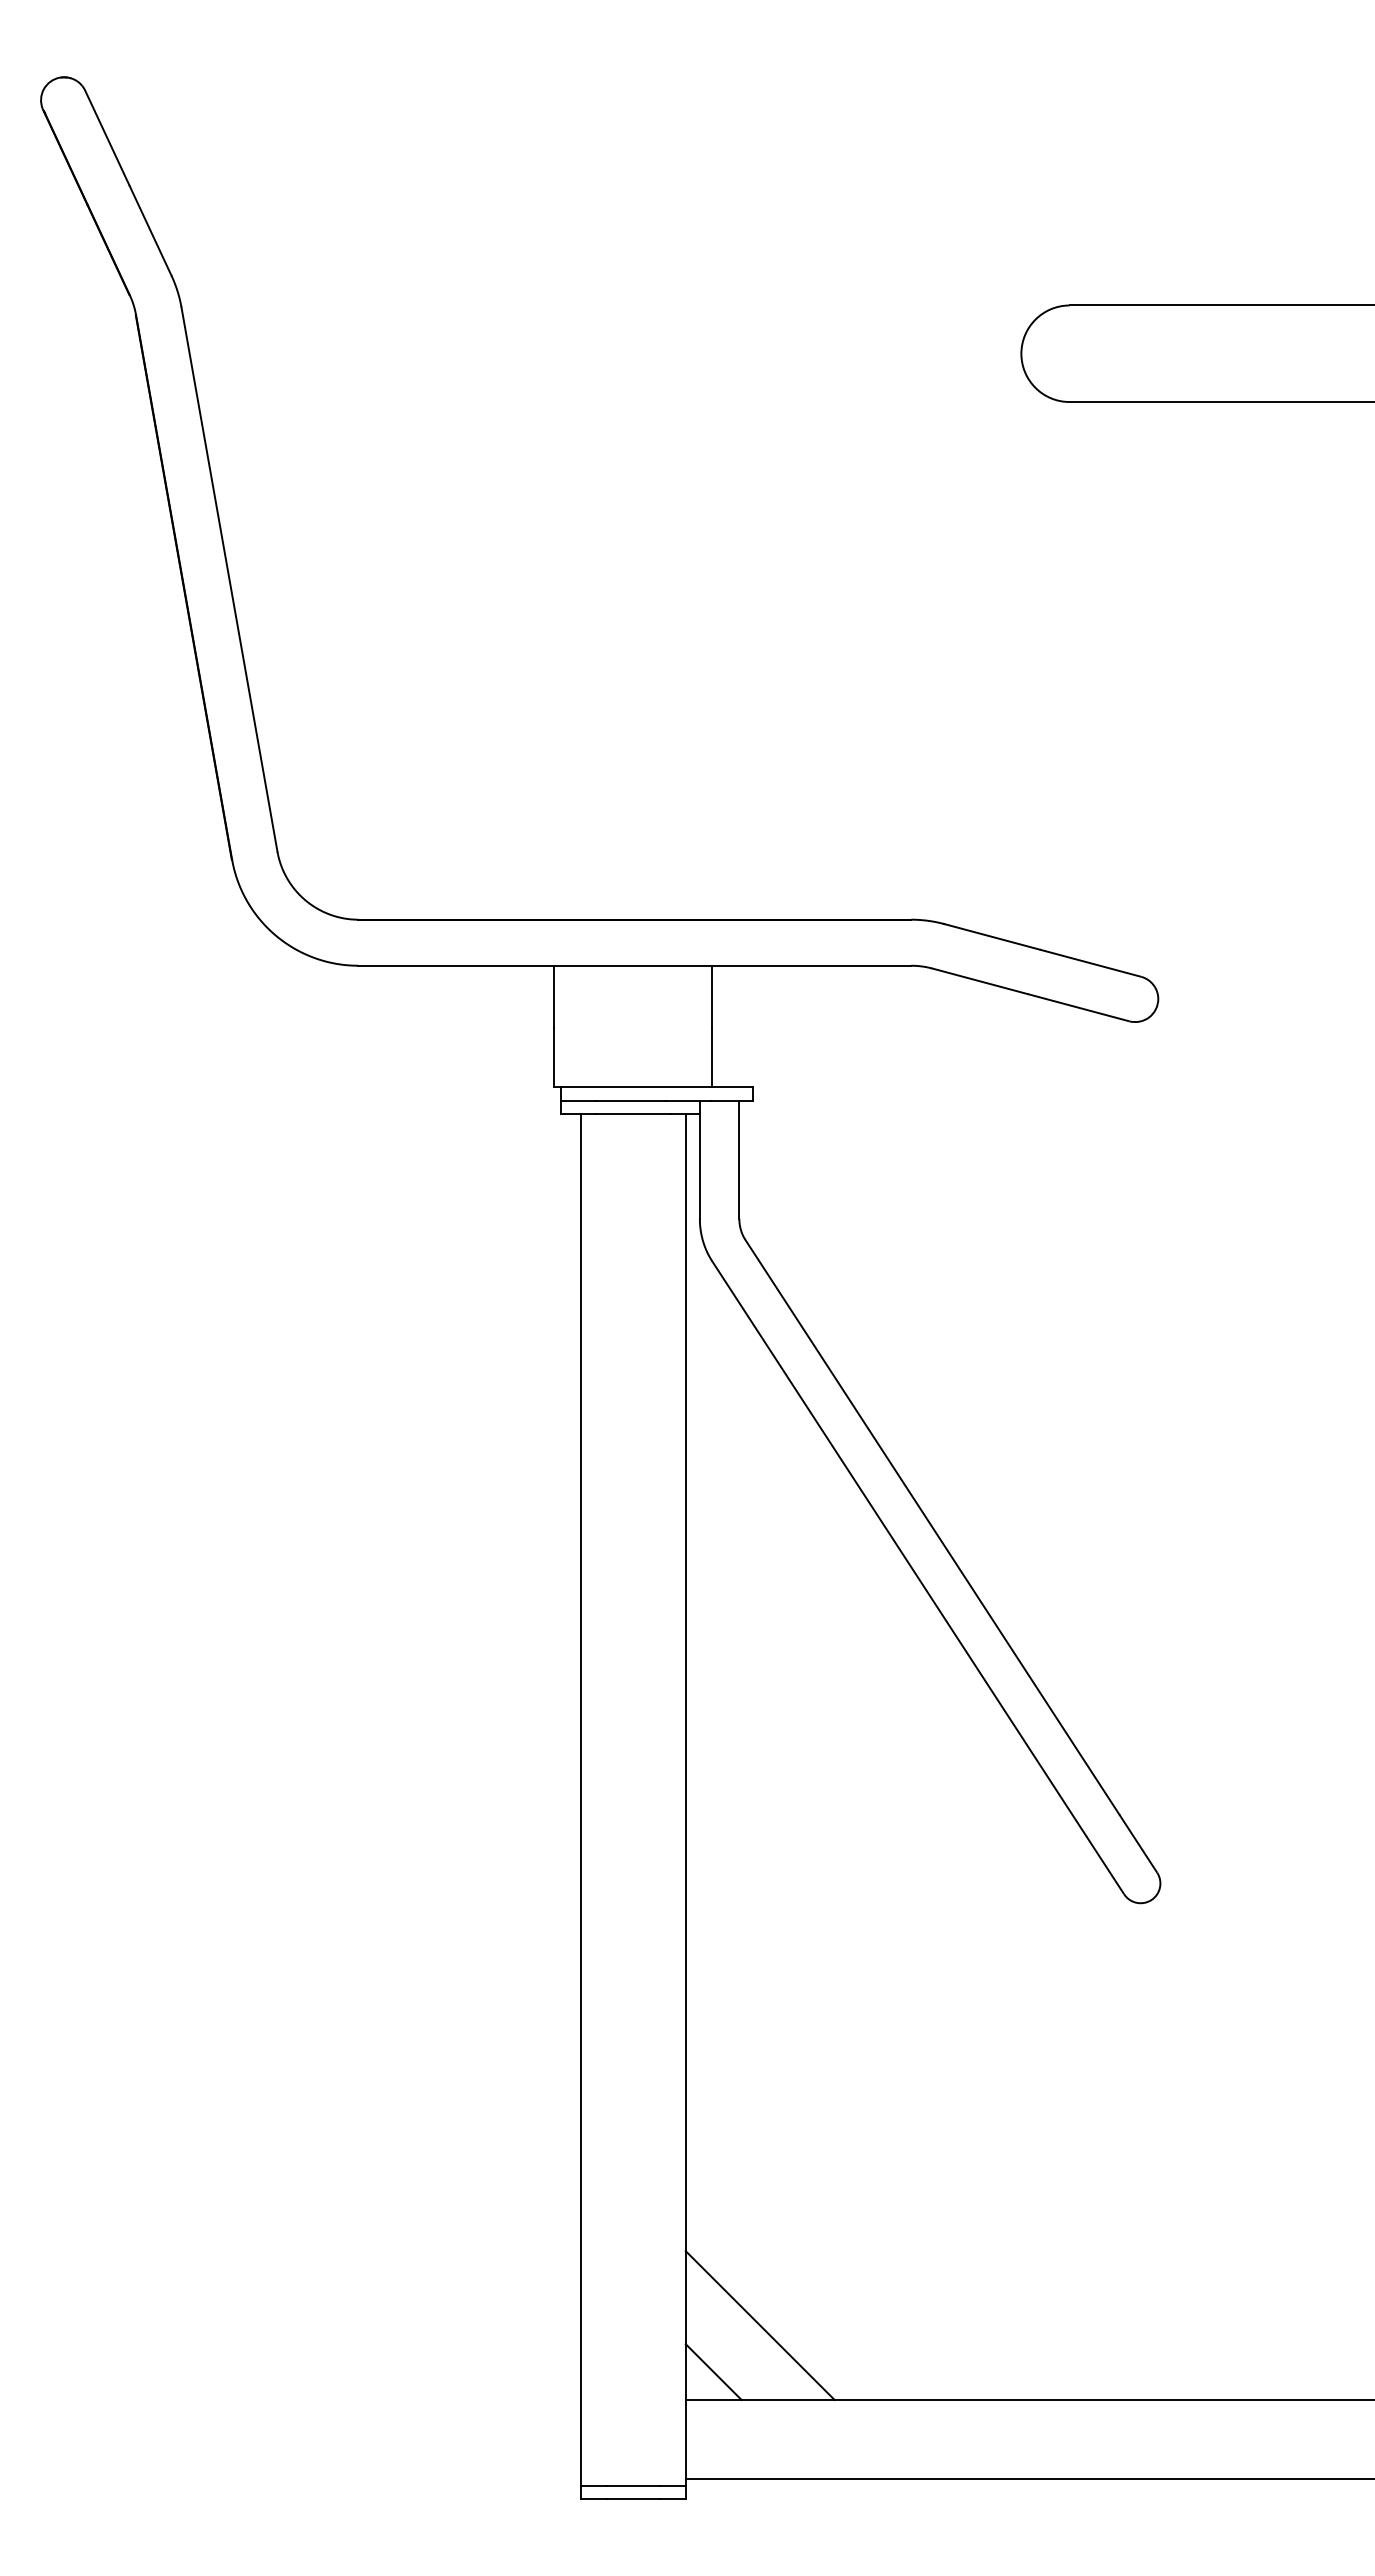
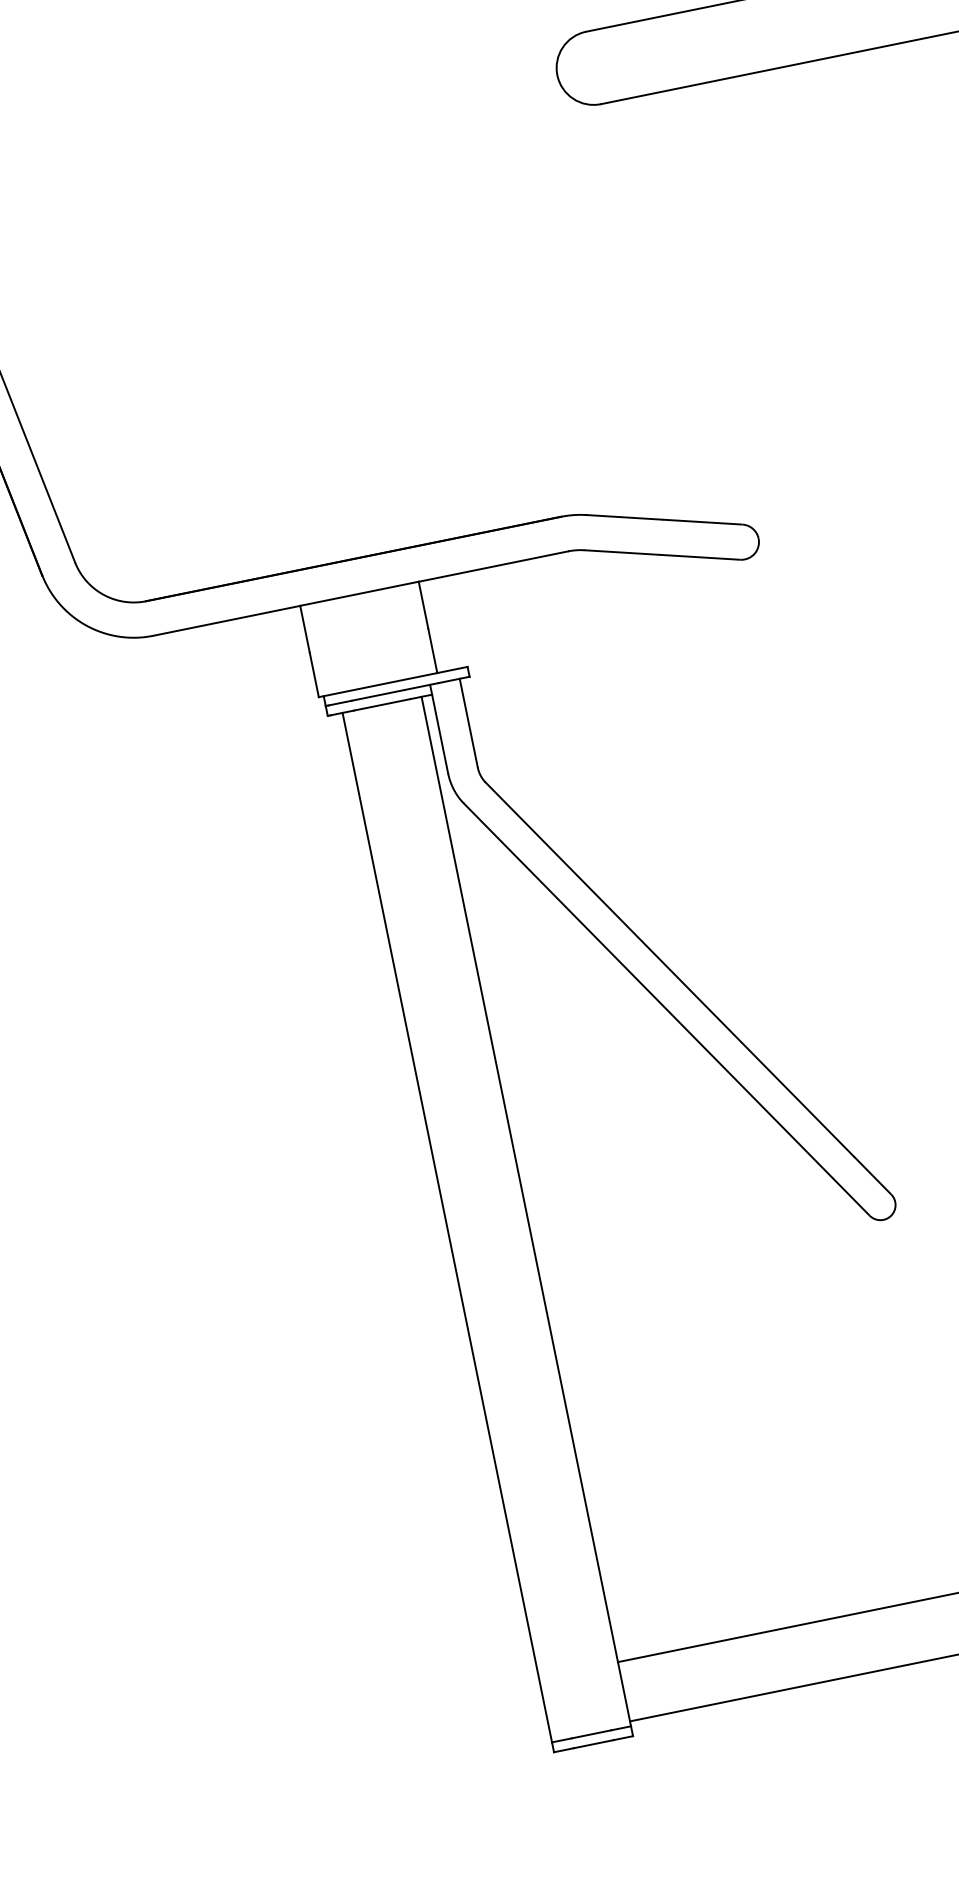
line: (759, 2325) -> (661, 1594), removed
line: (713, 2372) -> (634, 1637), removed

